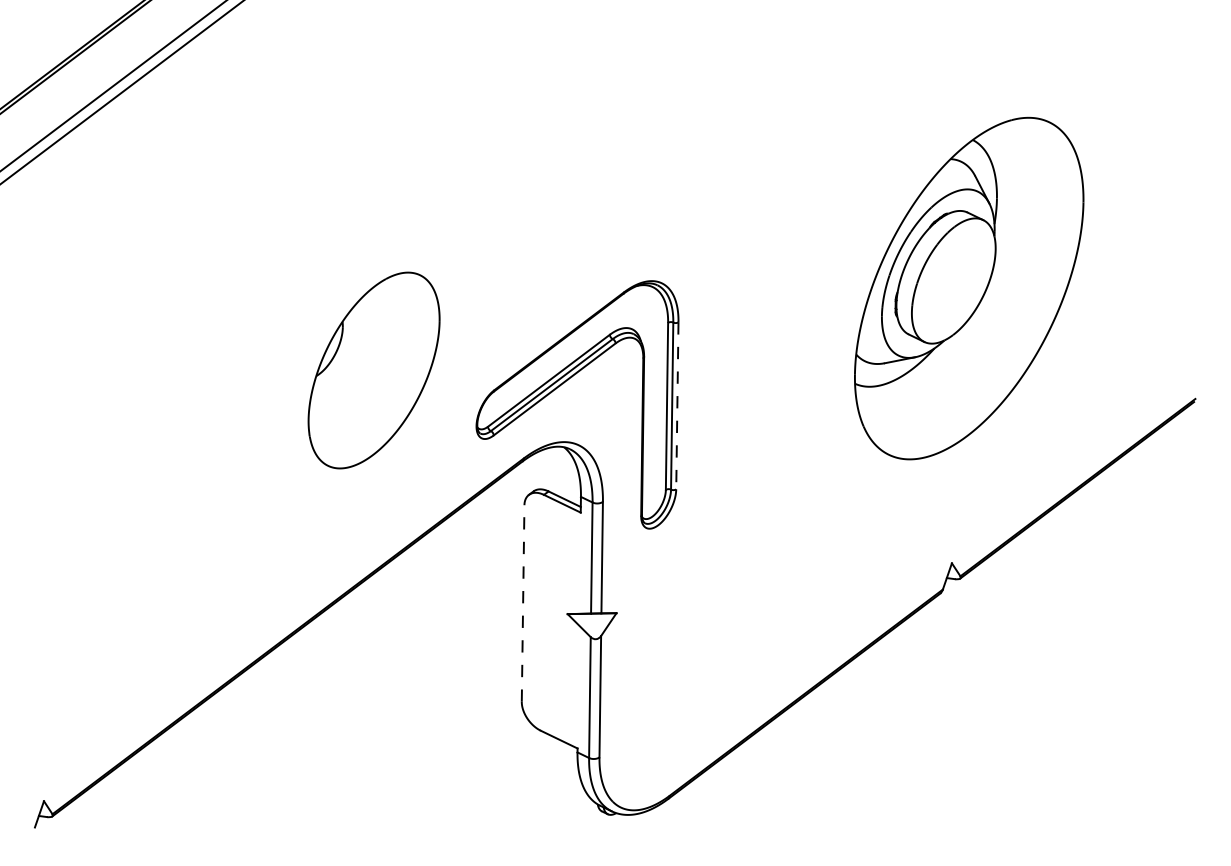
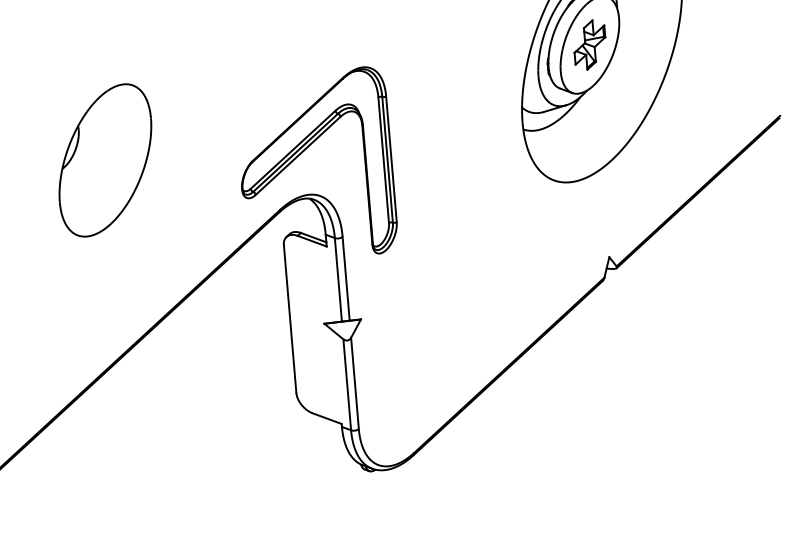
part: (953, 280) -> (589, 44), added
part: (373, 370) -> (104, 160), moved
line: (677, 405) -> (391, 158), dashed -> solid
line: (523, 602) -> (290, 318), dashed -> solid

